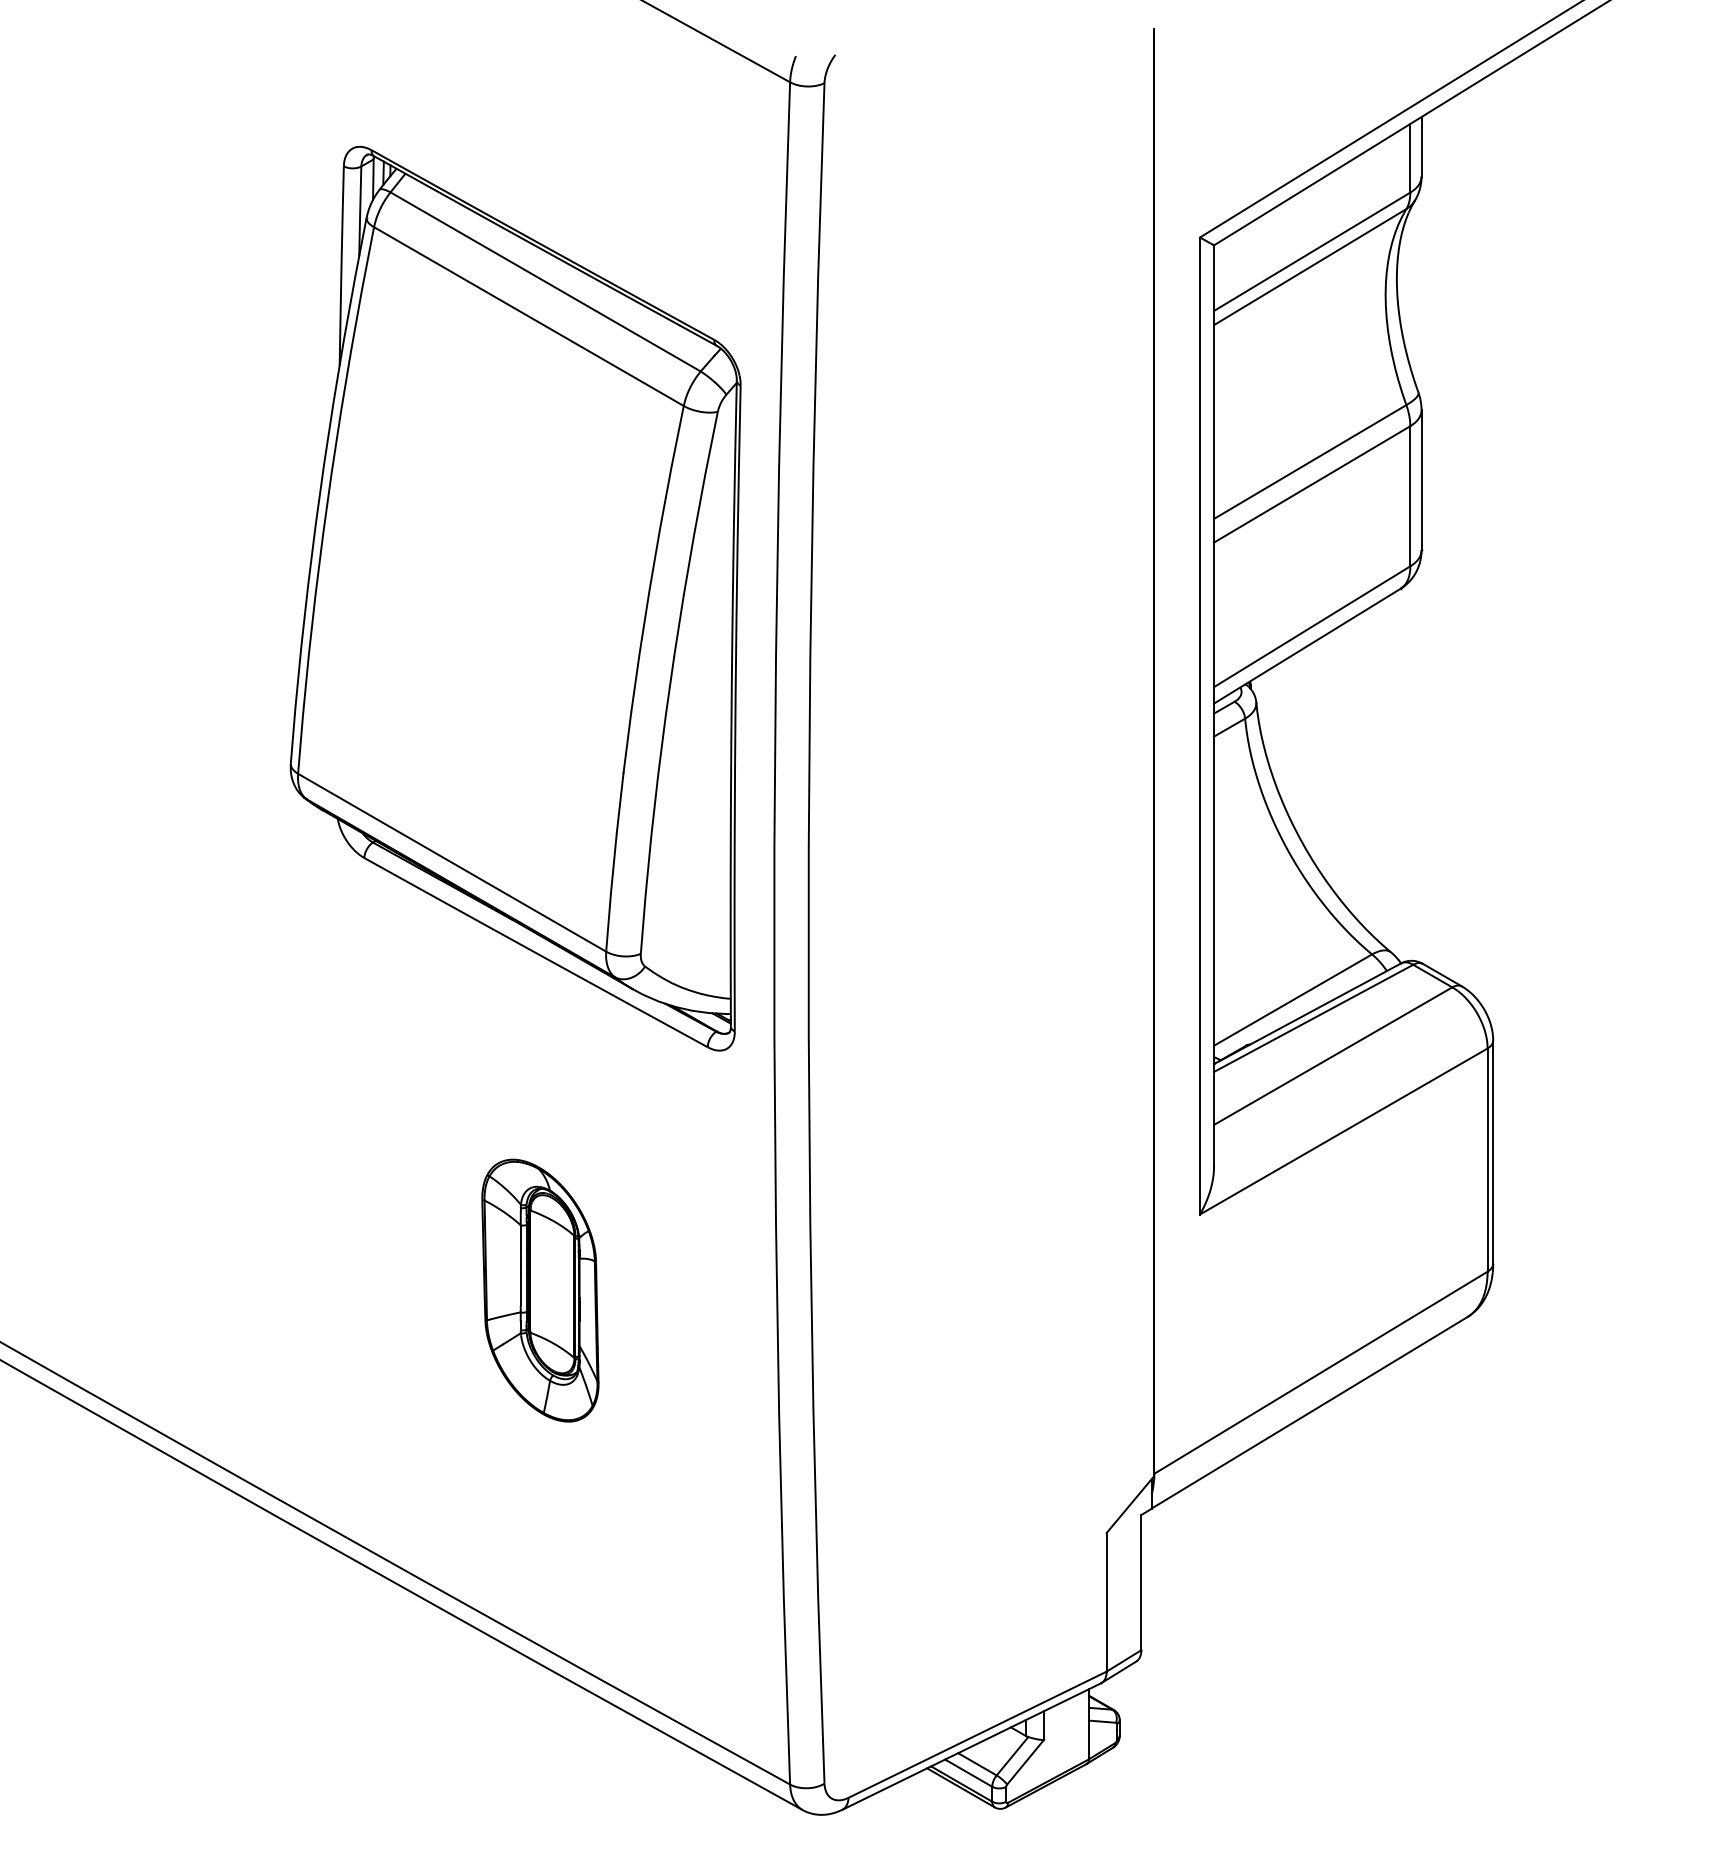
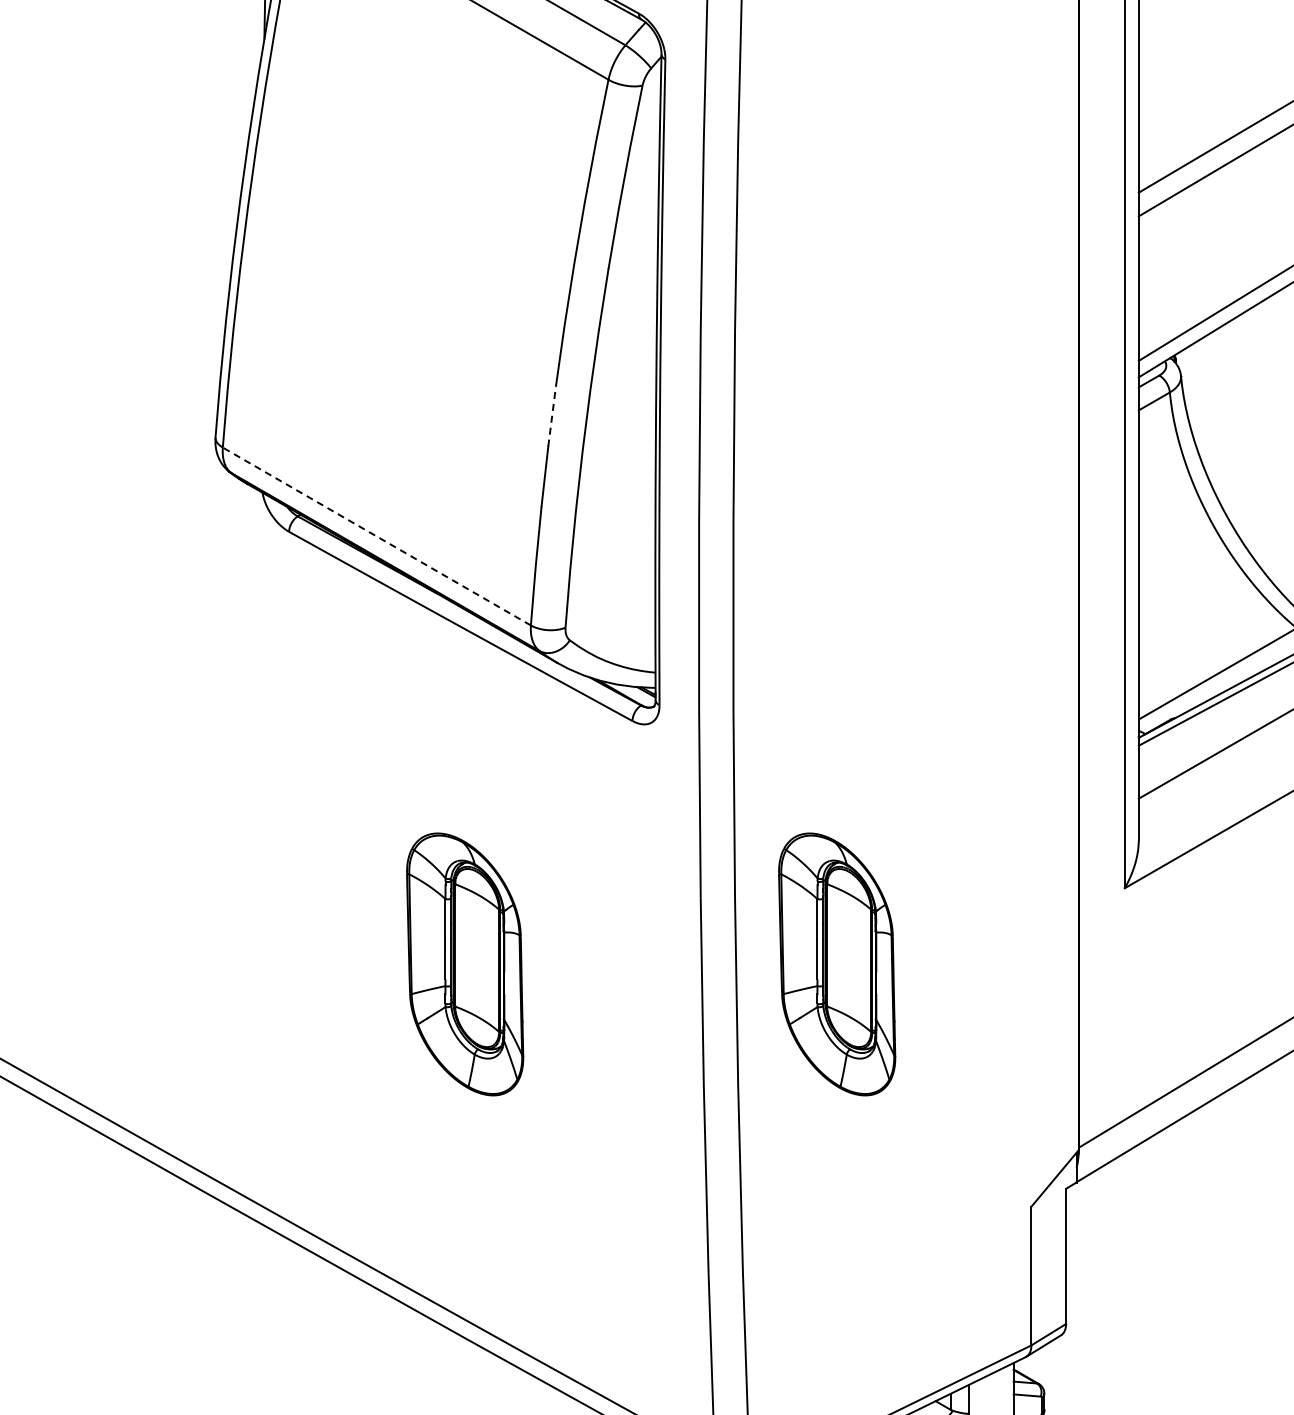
line: (627, 742) -> (552, 416), solid -> dashed
line: (452, 862) -> (377, 536), solid -> dashed
part: (912, 1290) -> (837, 964), added

